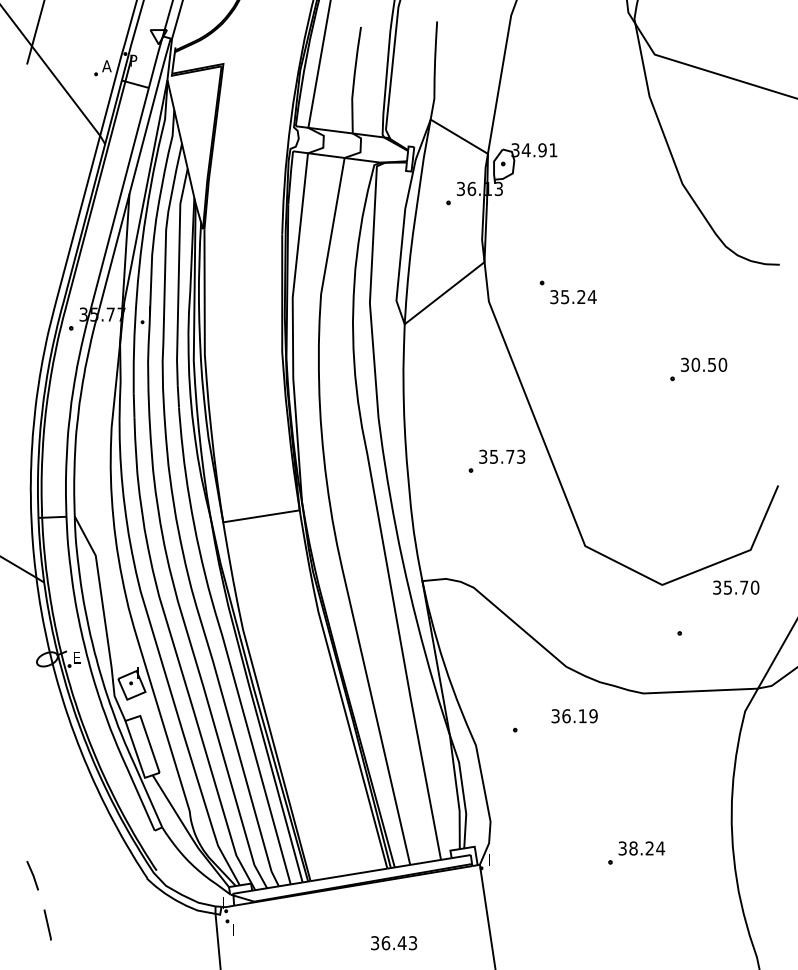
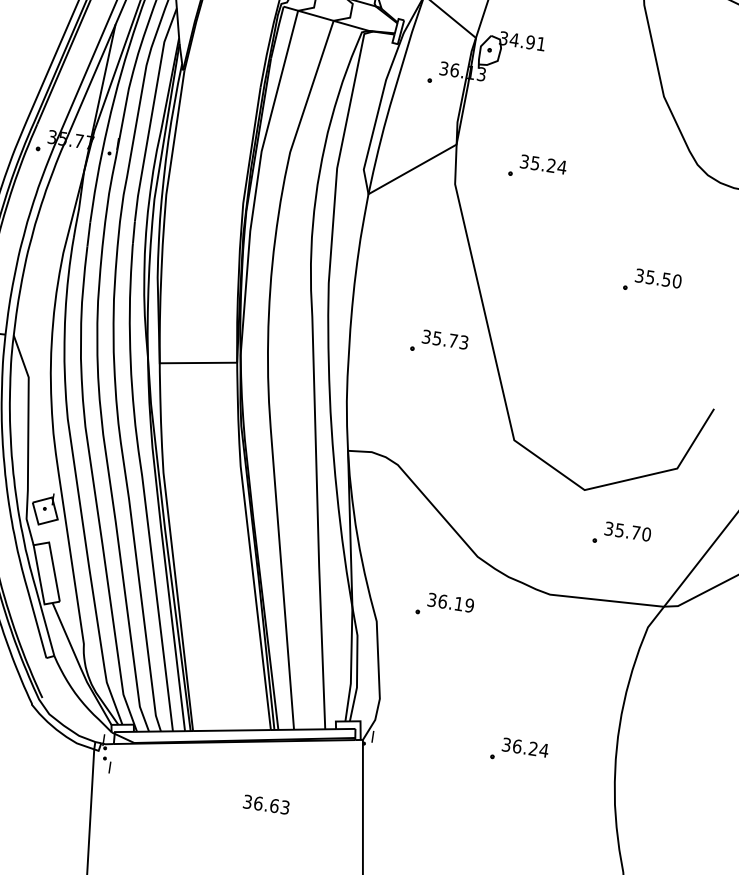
text: (573, 297) -> (543, 164), moved
text: (695, 364) -> (650, 276), 30.50 -> 35.50
text: (736, 587) -> (628, 531), moved
text: (574, 716) -> (450, 603), moved
text: (633, 848) -> (517, 746), 38.24 -> 36.24
text: (401, 943) -> (273, 806), 36.43 -> 36.63

